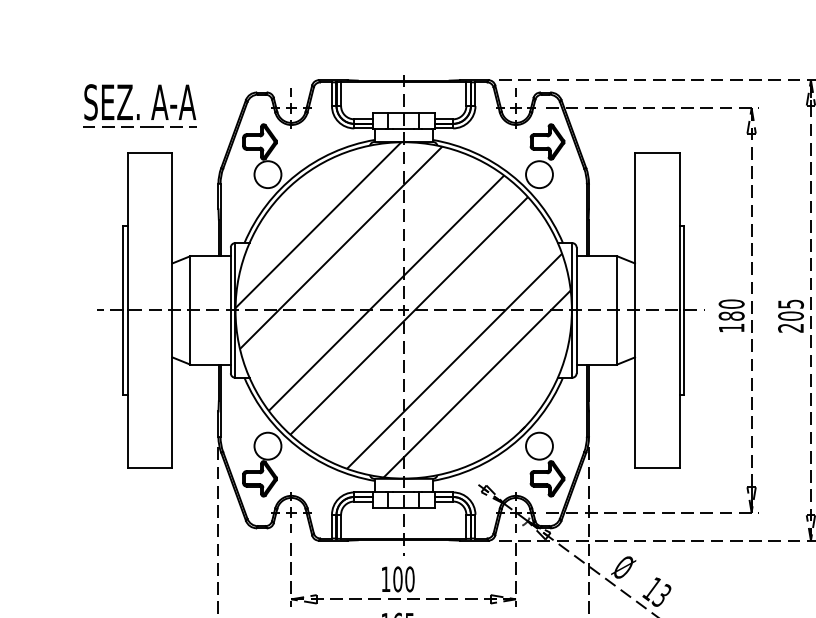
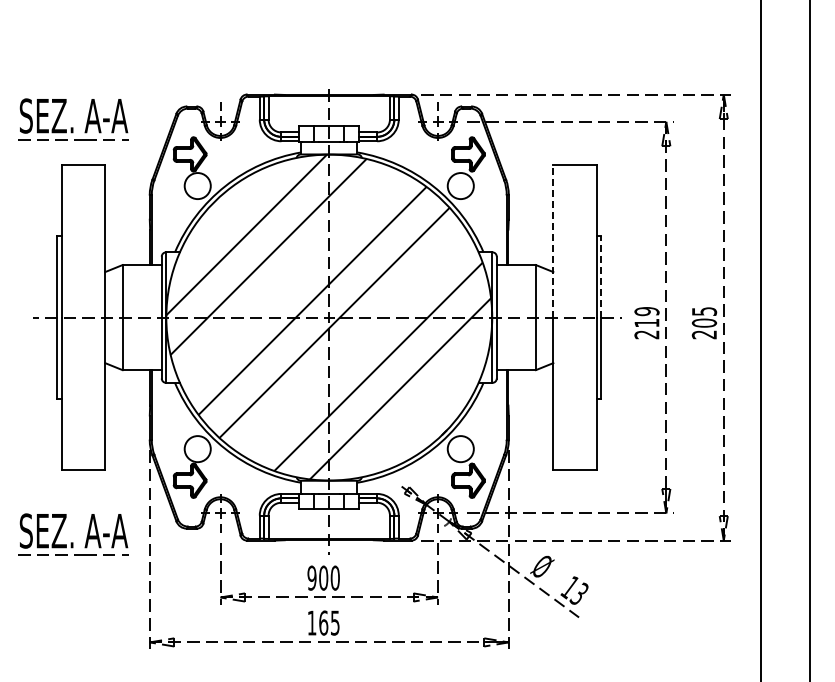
line: (635, 230) -> (553, 240), solid -> dashed
line: (684, 268) -> (601, 276), solid -> dashed
text: (731, 316) -> (646, 323), 180 -> 219
part: (139, 542) -> (73, 542), added
text: (385, 578) -> (311, 577), 100 -> 900

